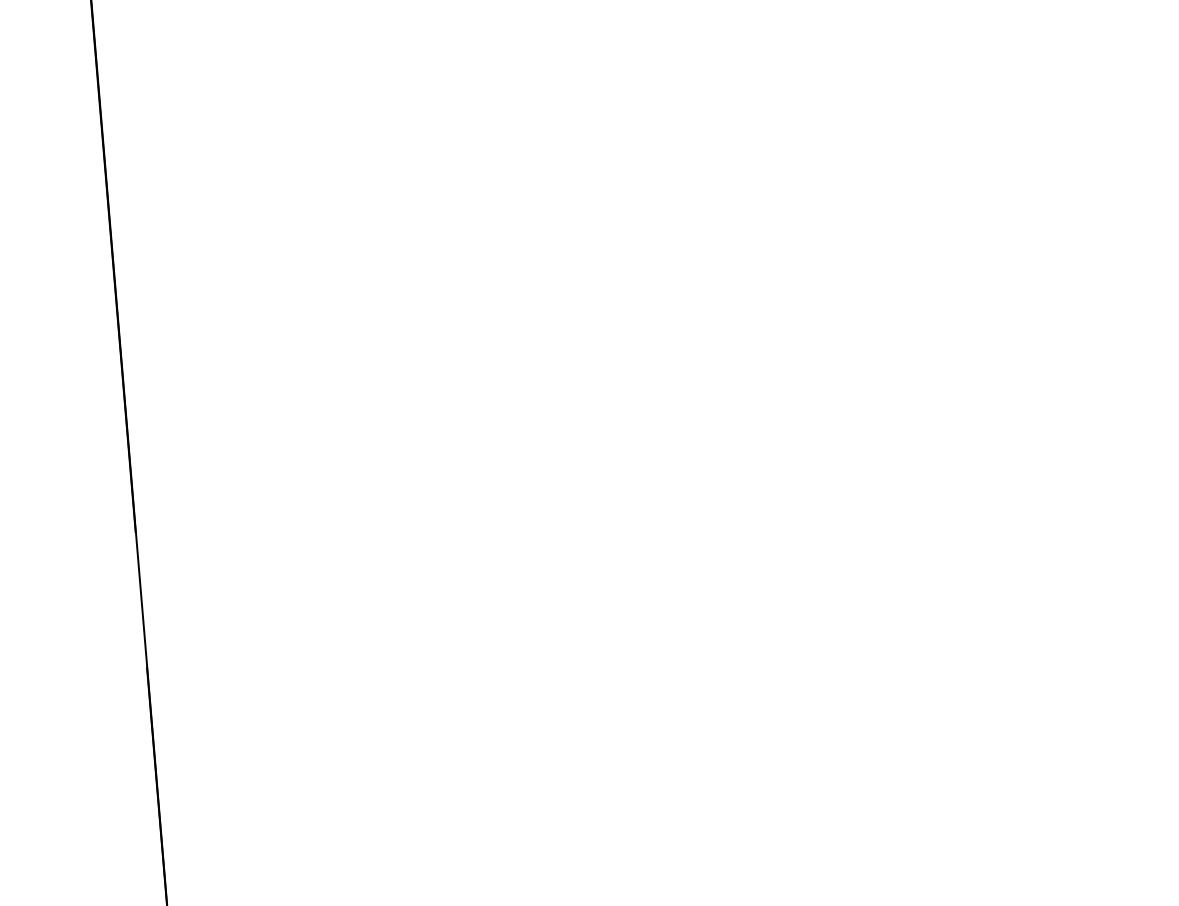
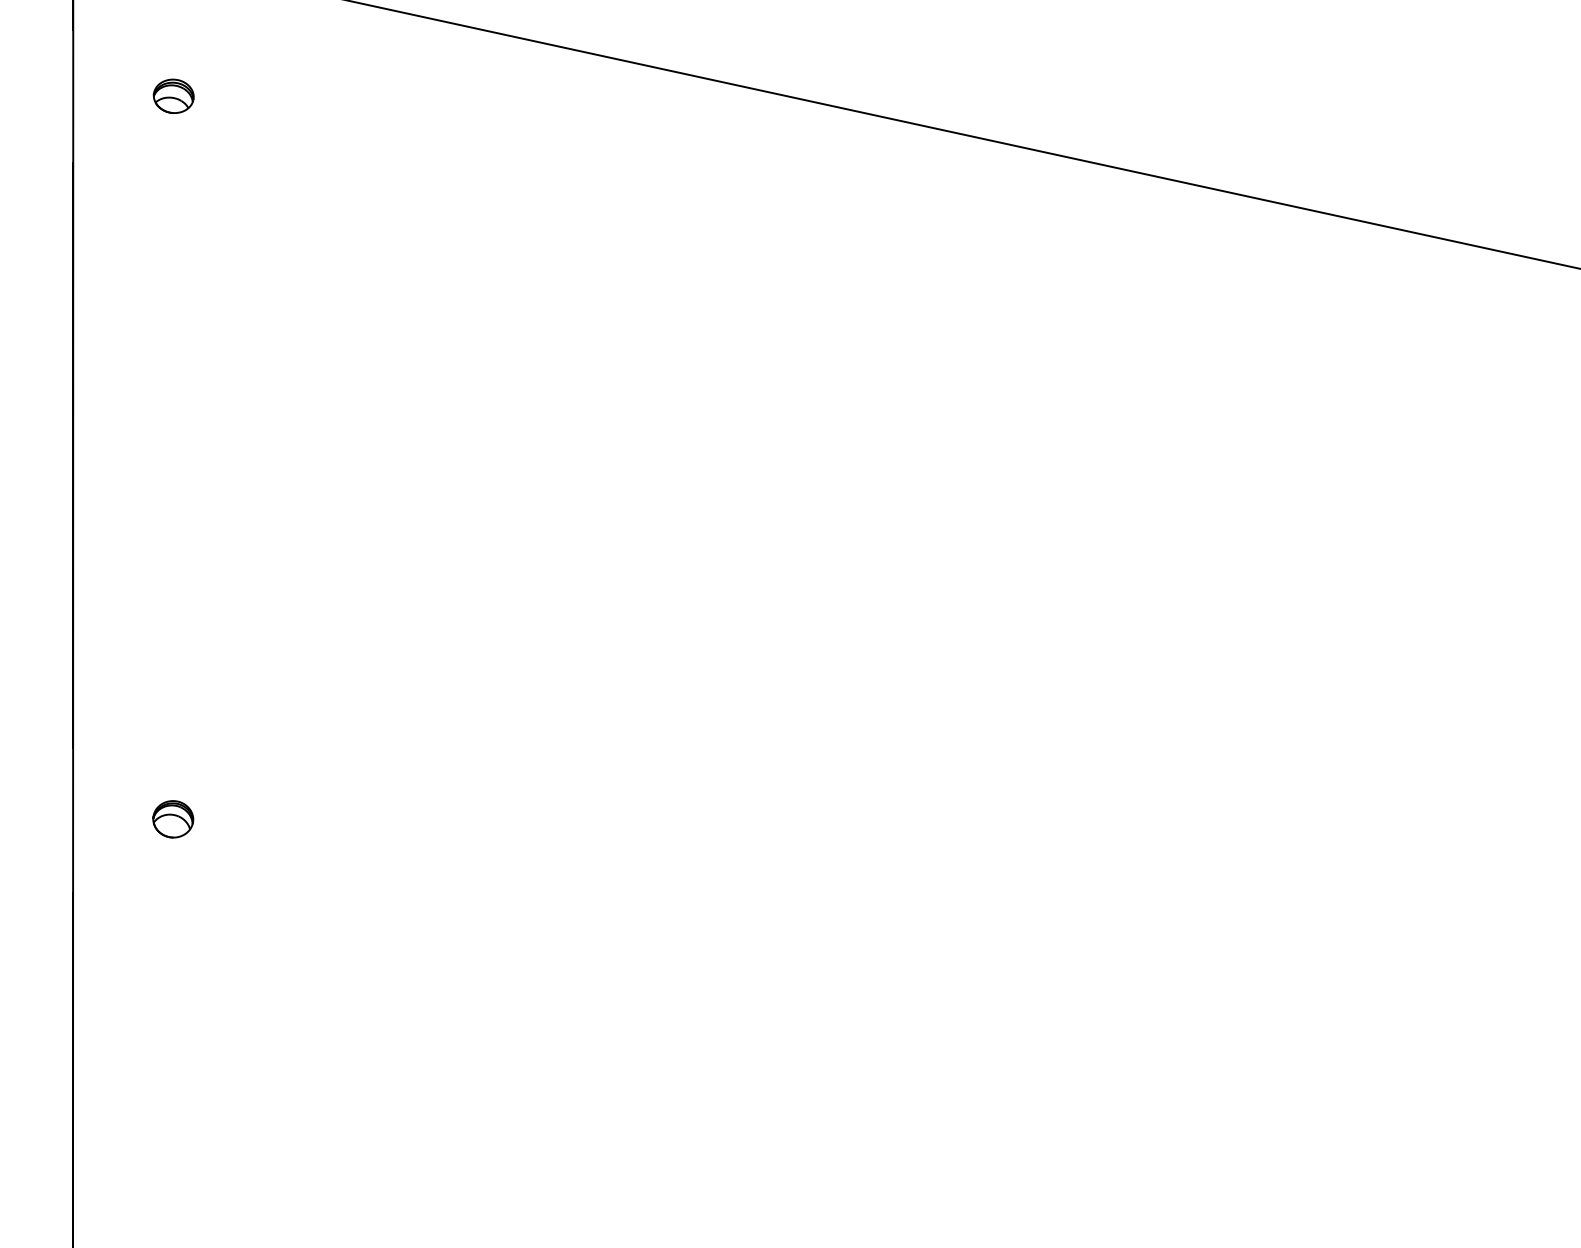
part: (236, 590) -> (173, 819), added

